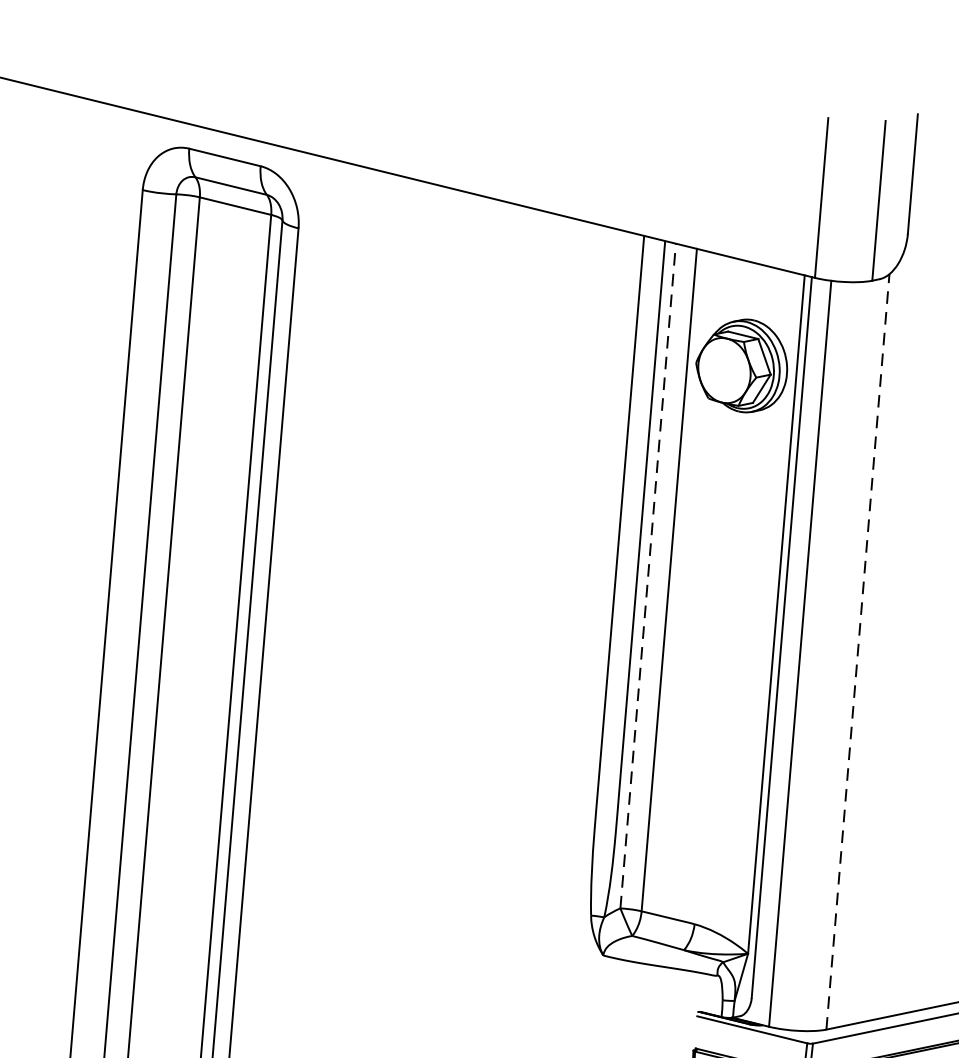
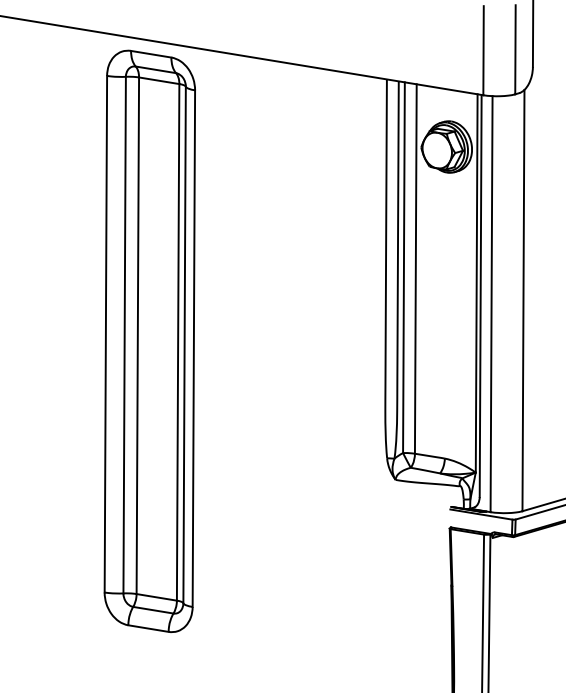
line: (647, 575) -> (403, 267), dashed -> solid
line: (857, 651) -> (523, 300), dashed -> solid

